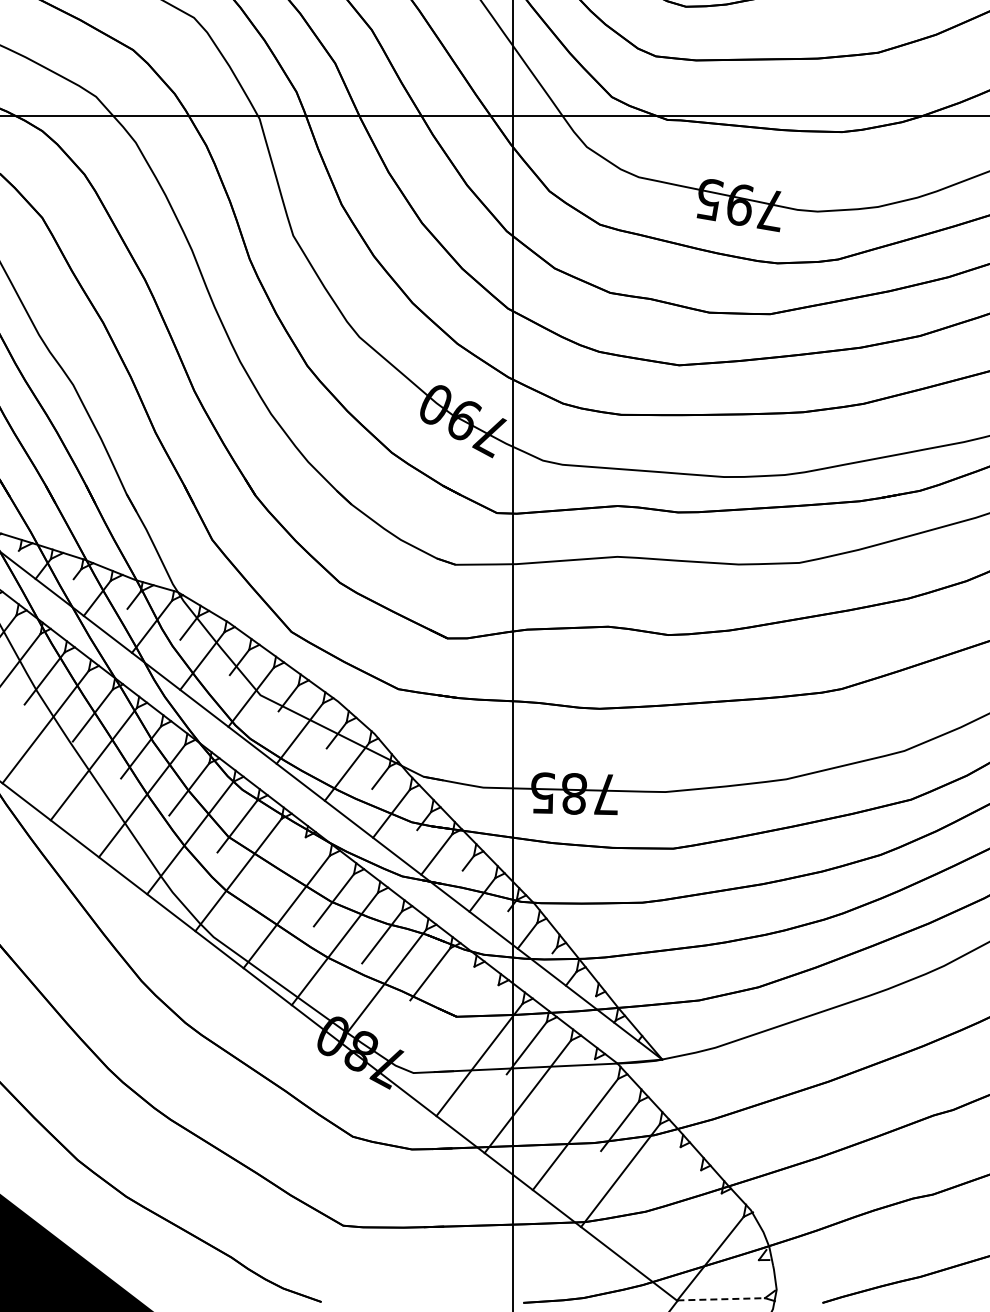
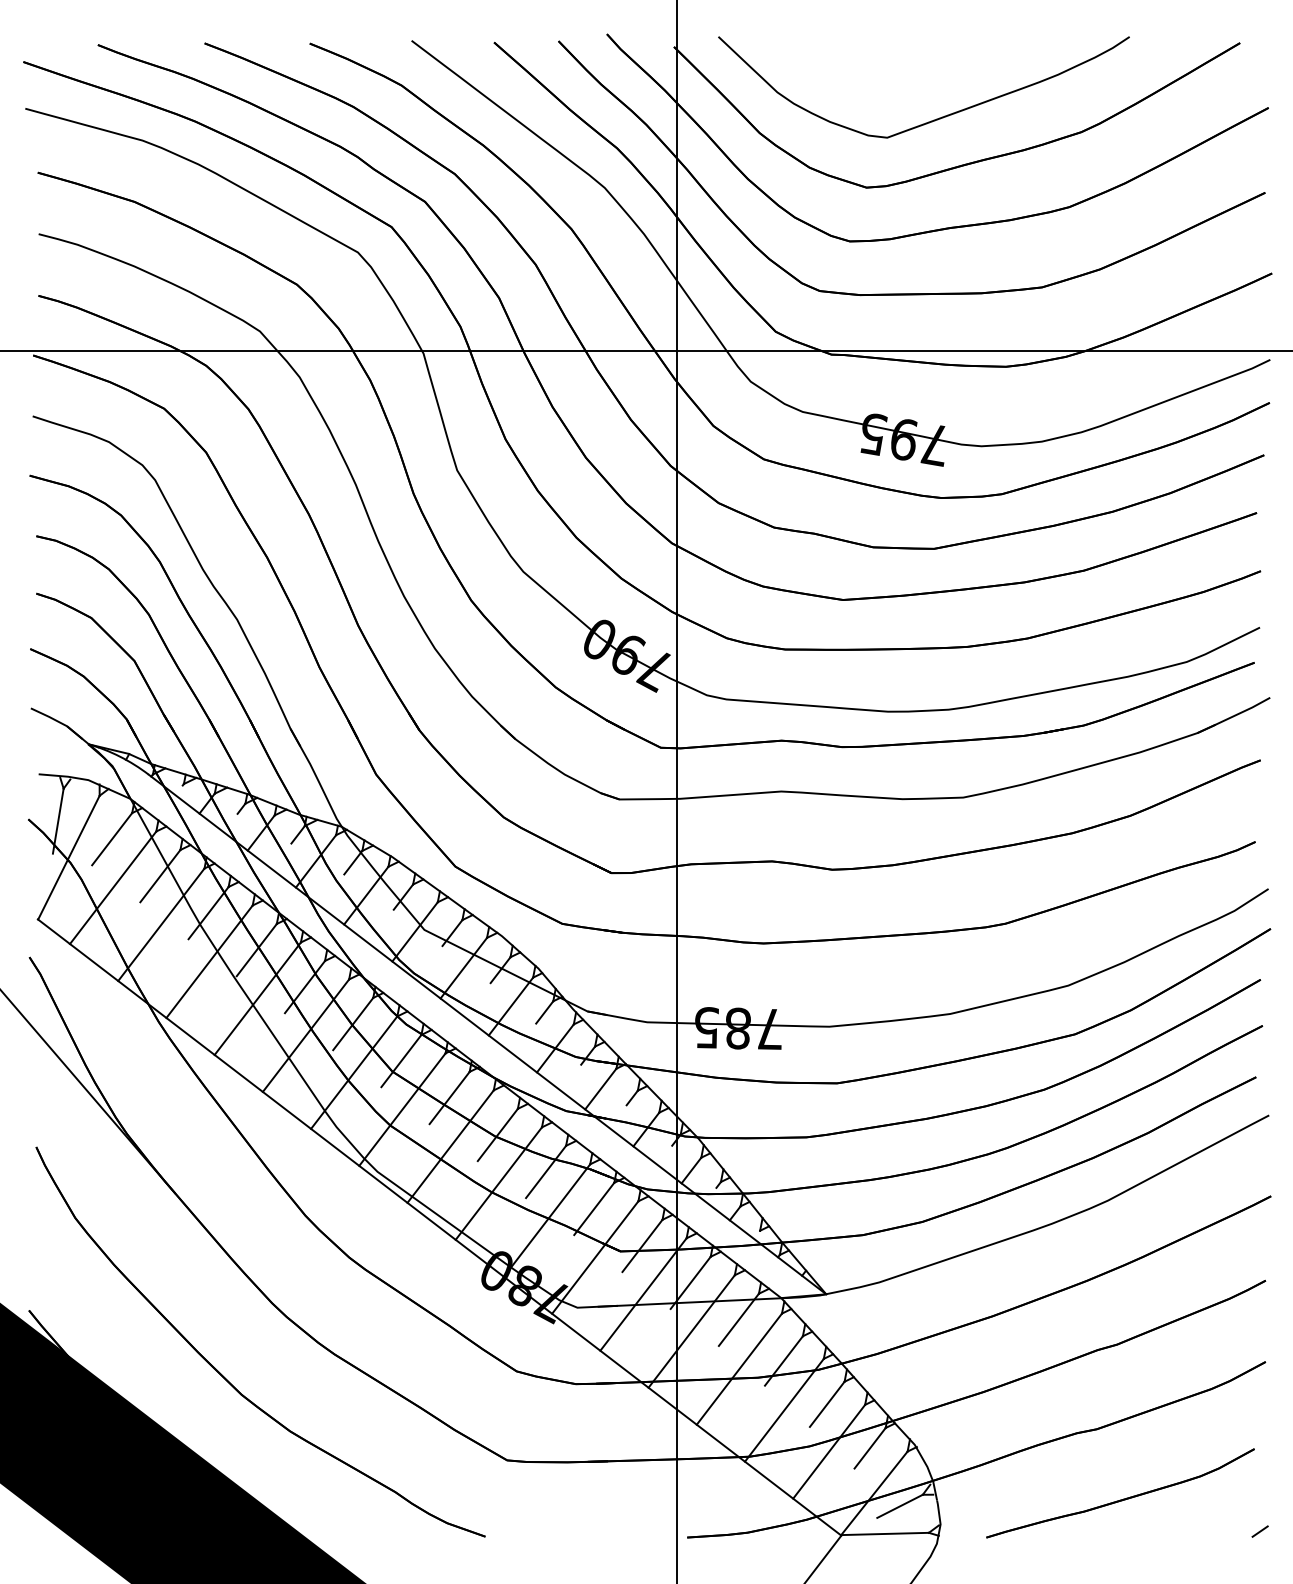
line: (285, 862) -> (449, 1097), added
line: (478, 1010) -> (642, 1245), added
line: (431, 1022) -> (595, 1257), added
line: (574, 1084) -> (738, 1319), added
line: (662, 1168) -> (826, 1403), added
line: (705, 1213) -> (869, 1448), added
line: (665, 1216) -> (829, 1451), added
line: (735, 1270) -> (899, 1505), added
line: (721, 1298) -> (885, 1533), dashed -> solid

